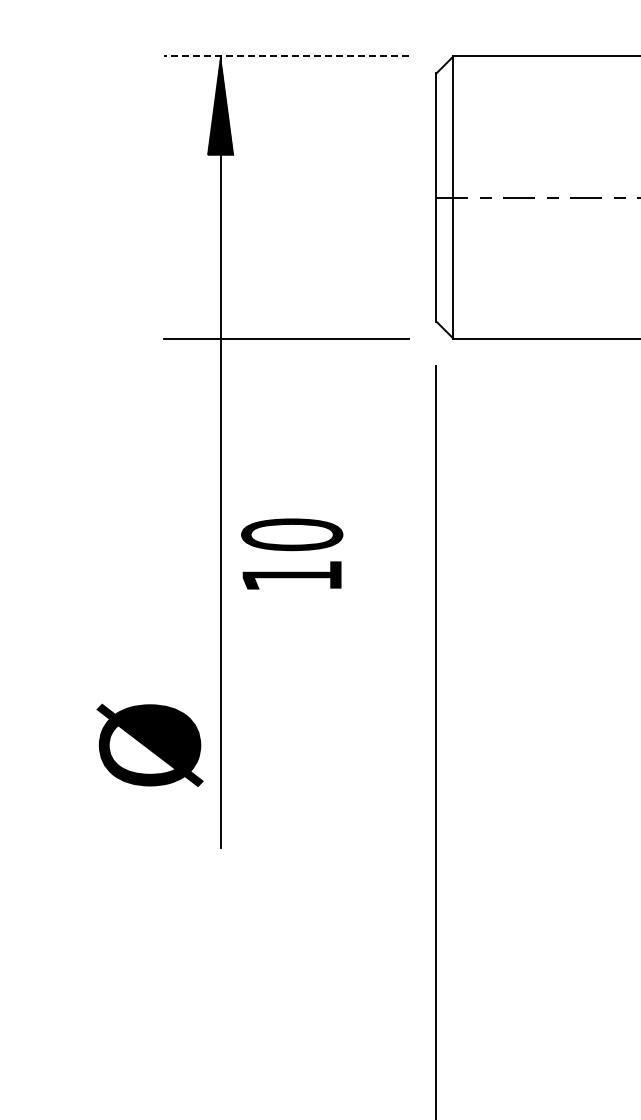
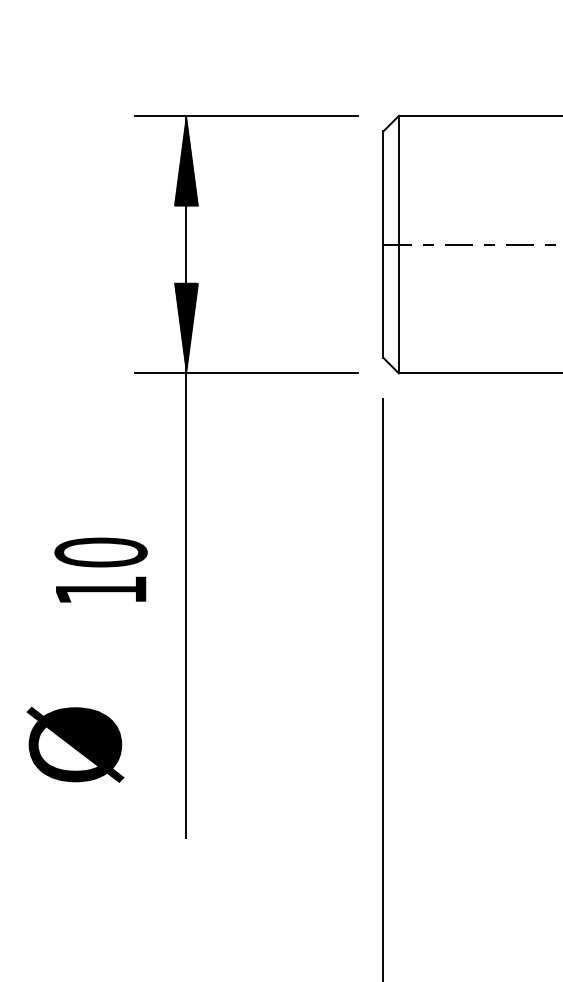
line: (285, 56) -> (245, 115), dashed -> solid
hatch: (220, 288) -> (186, 327), added
text: (292, 553) -> (101, 569), moved
text: (149, 744) -> (74, 743), moved

